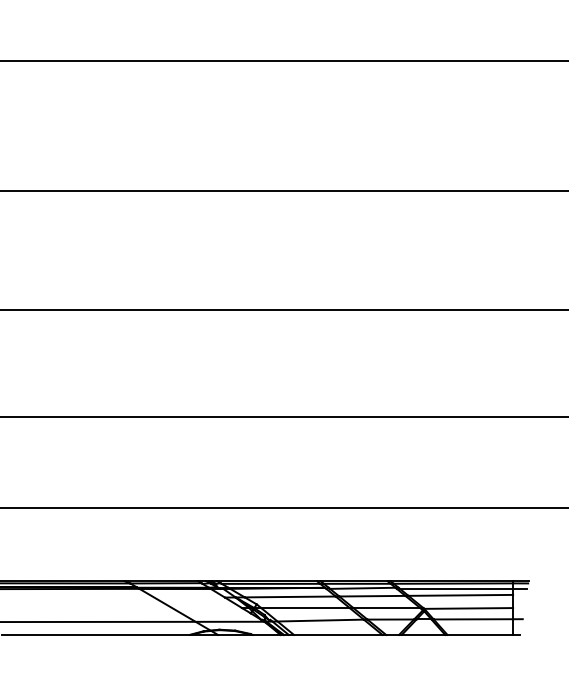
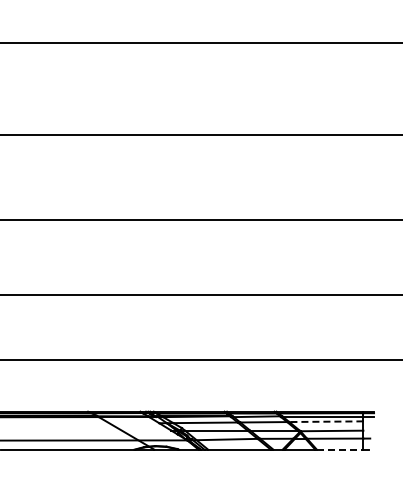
line: (459, 595) -> (325, 421), solid -> dashed
line: (480, 634) -> (340, 449), solid -> dashed

